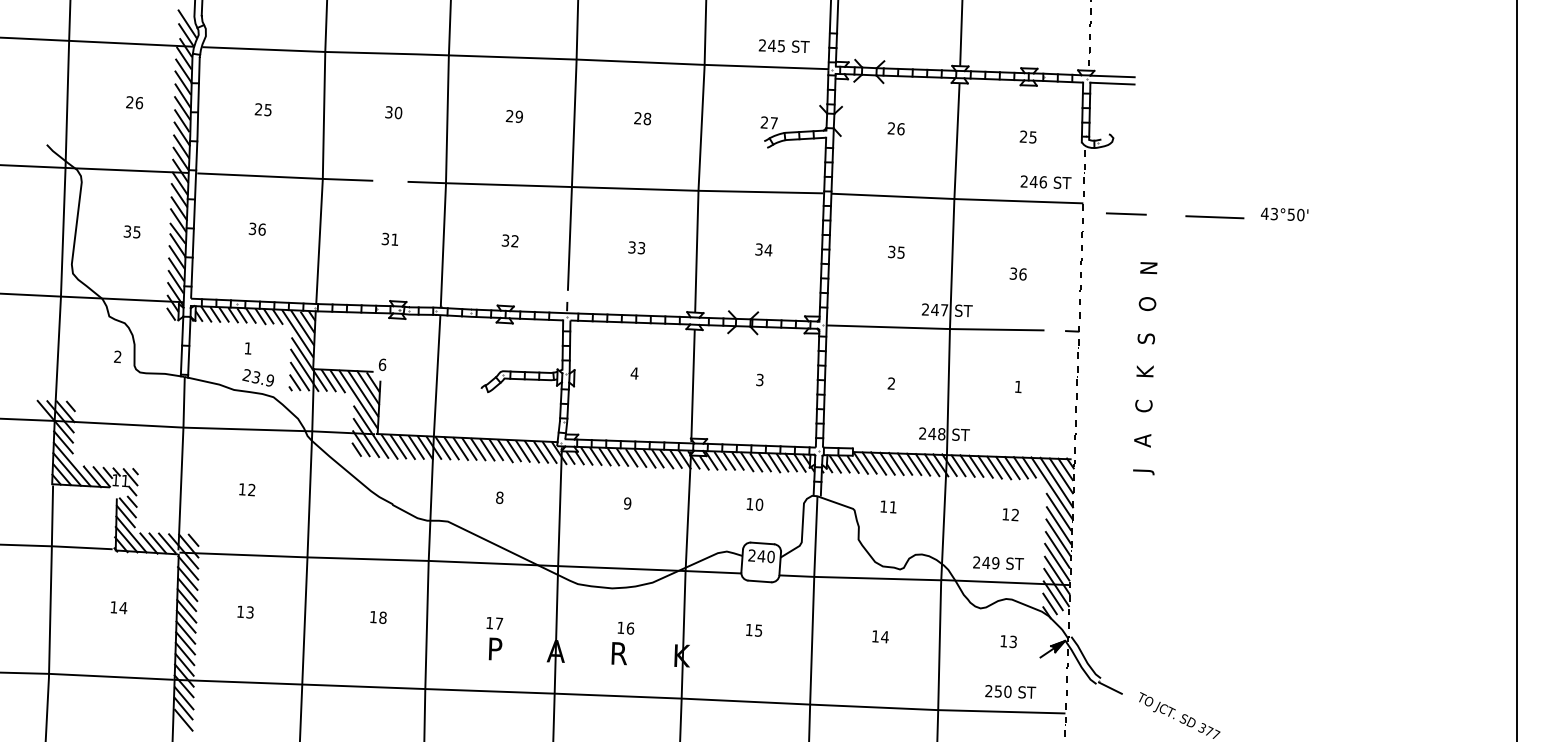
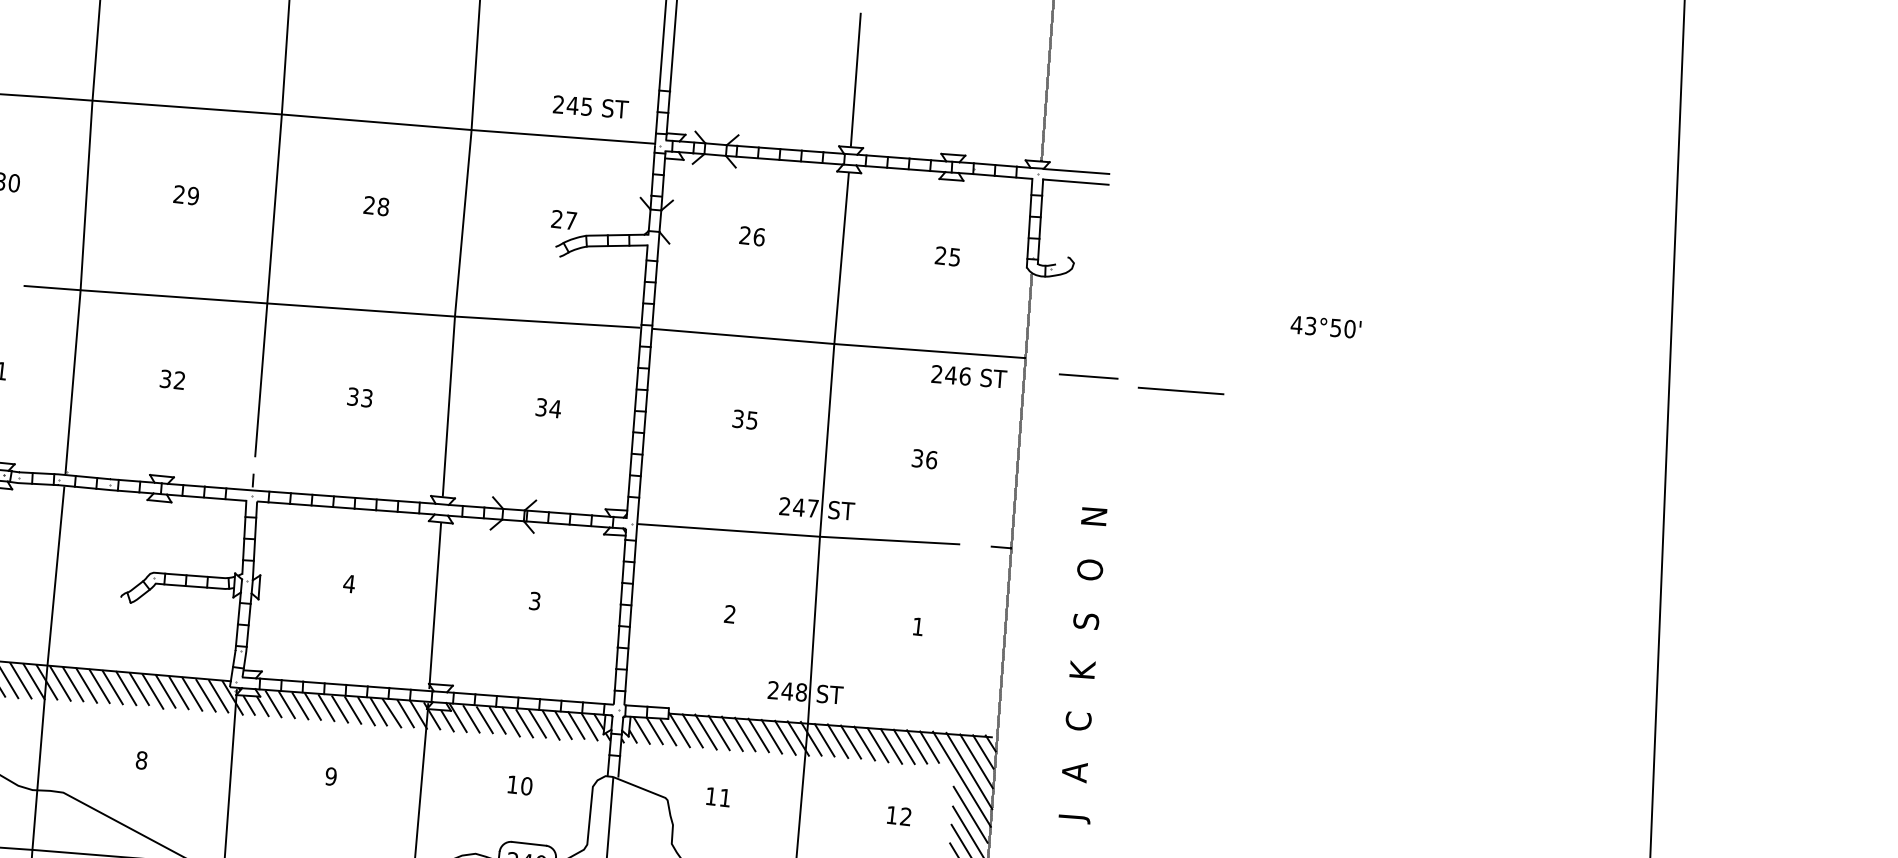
text: (1045, 182) -> (968, 376), moved
text: (1284, 214) -> (1325, 327), moved
line: (1214, 217) -> (1180, 391), moved
text: (1145, 368) -> (1083, 665), moved

